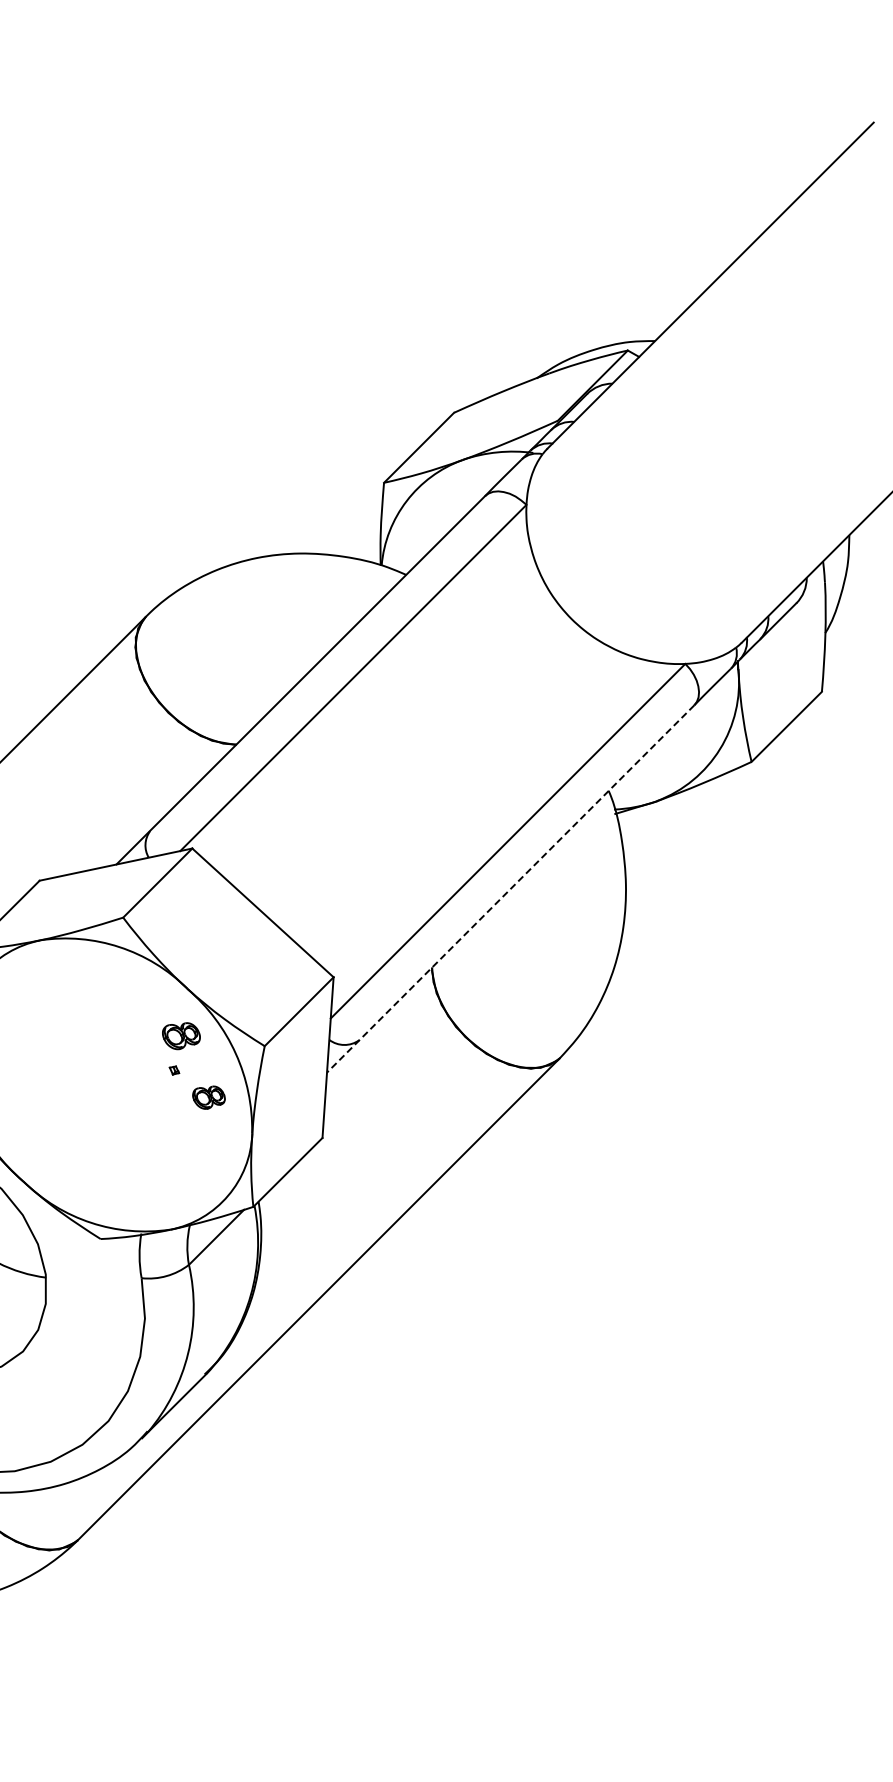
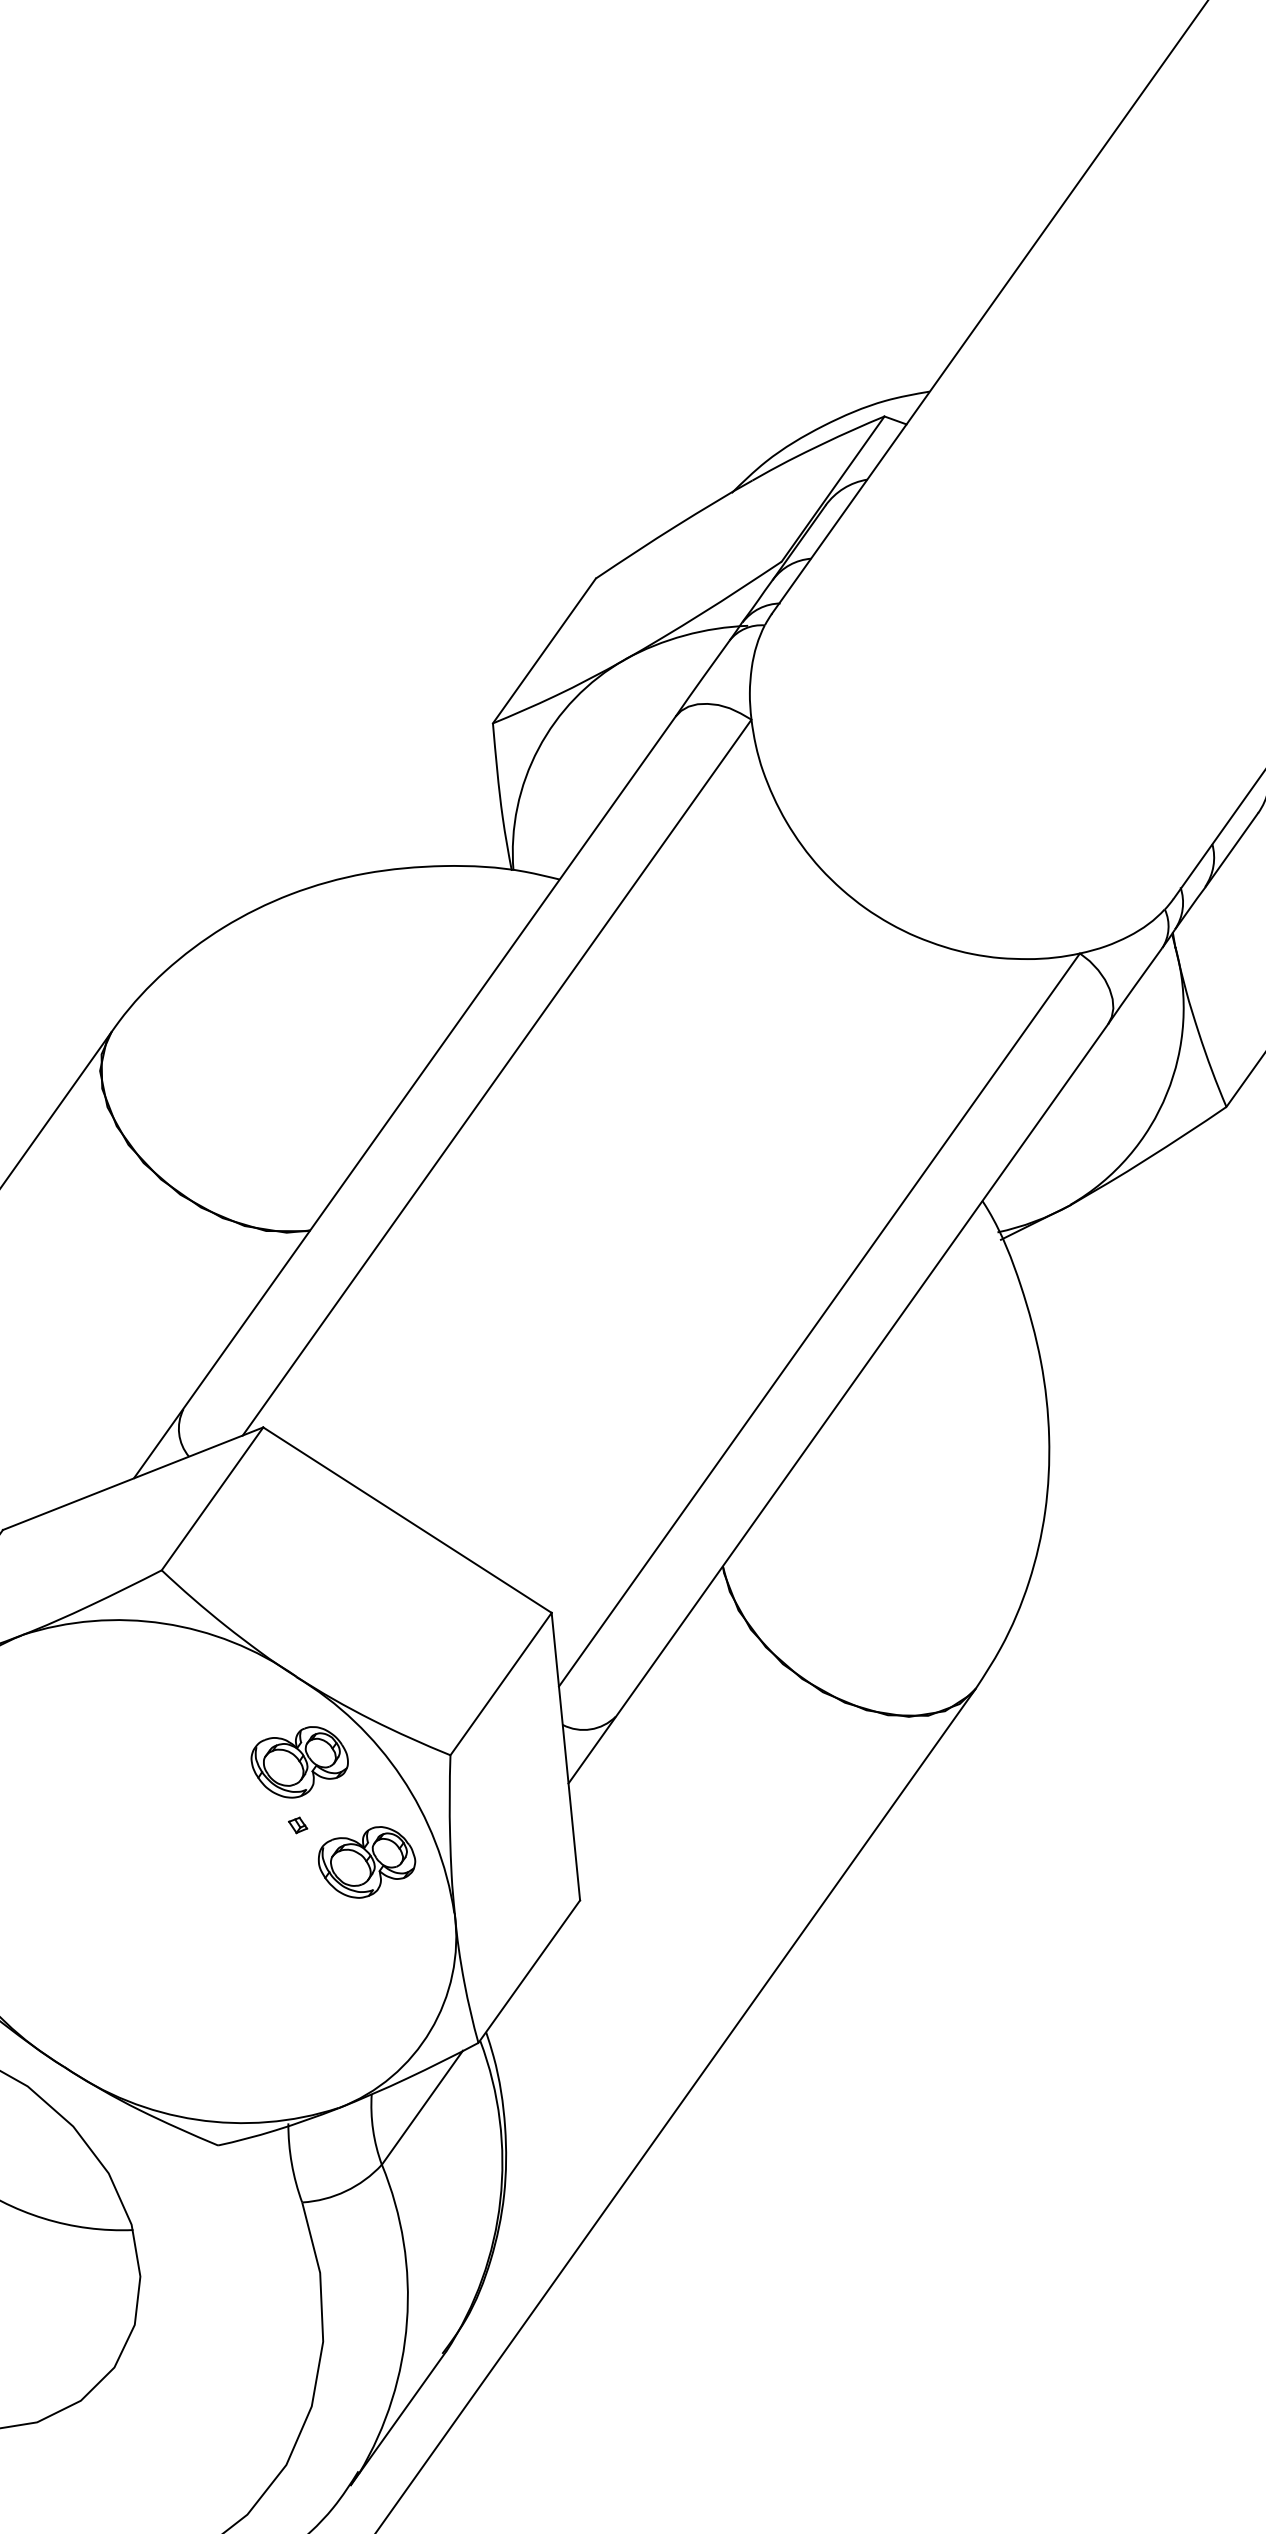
line: (510, 889) -> (838, 1404), dashed -> solid
part: (181, 1035) -> (300, 1761), size x1.43
part: (208, 1097) -> (366, 1862), size x1.67

